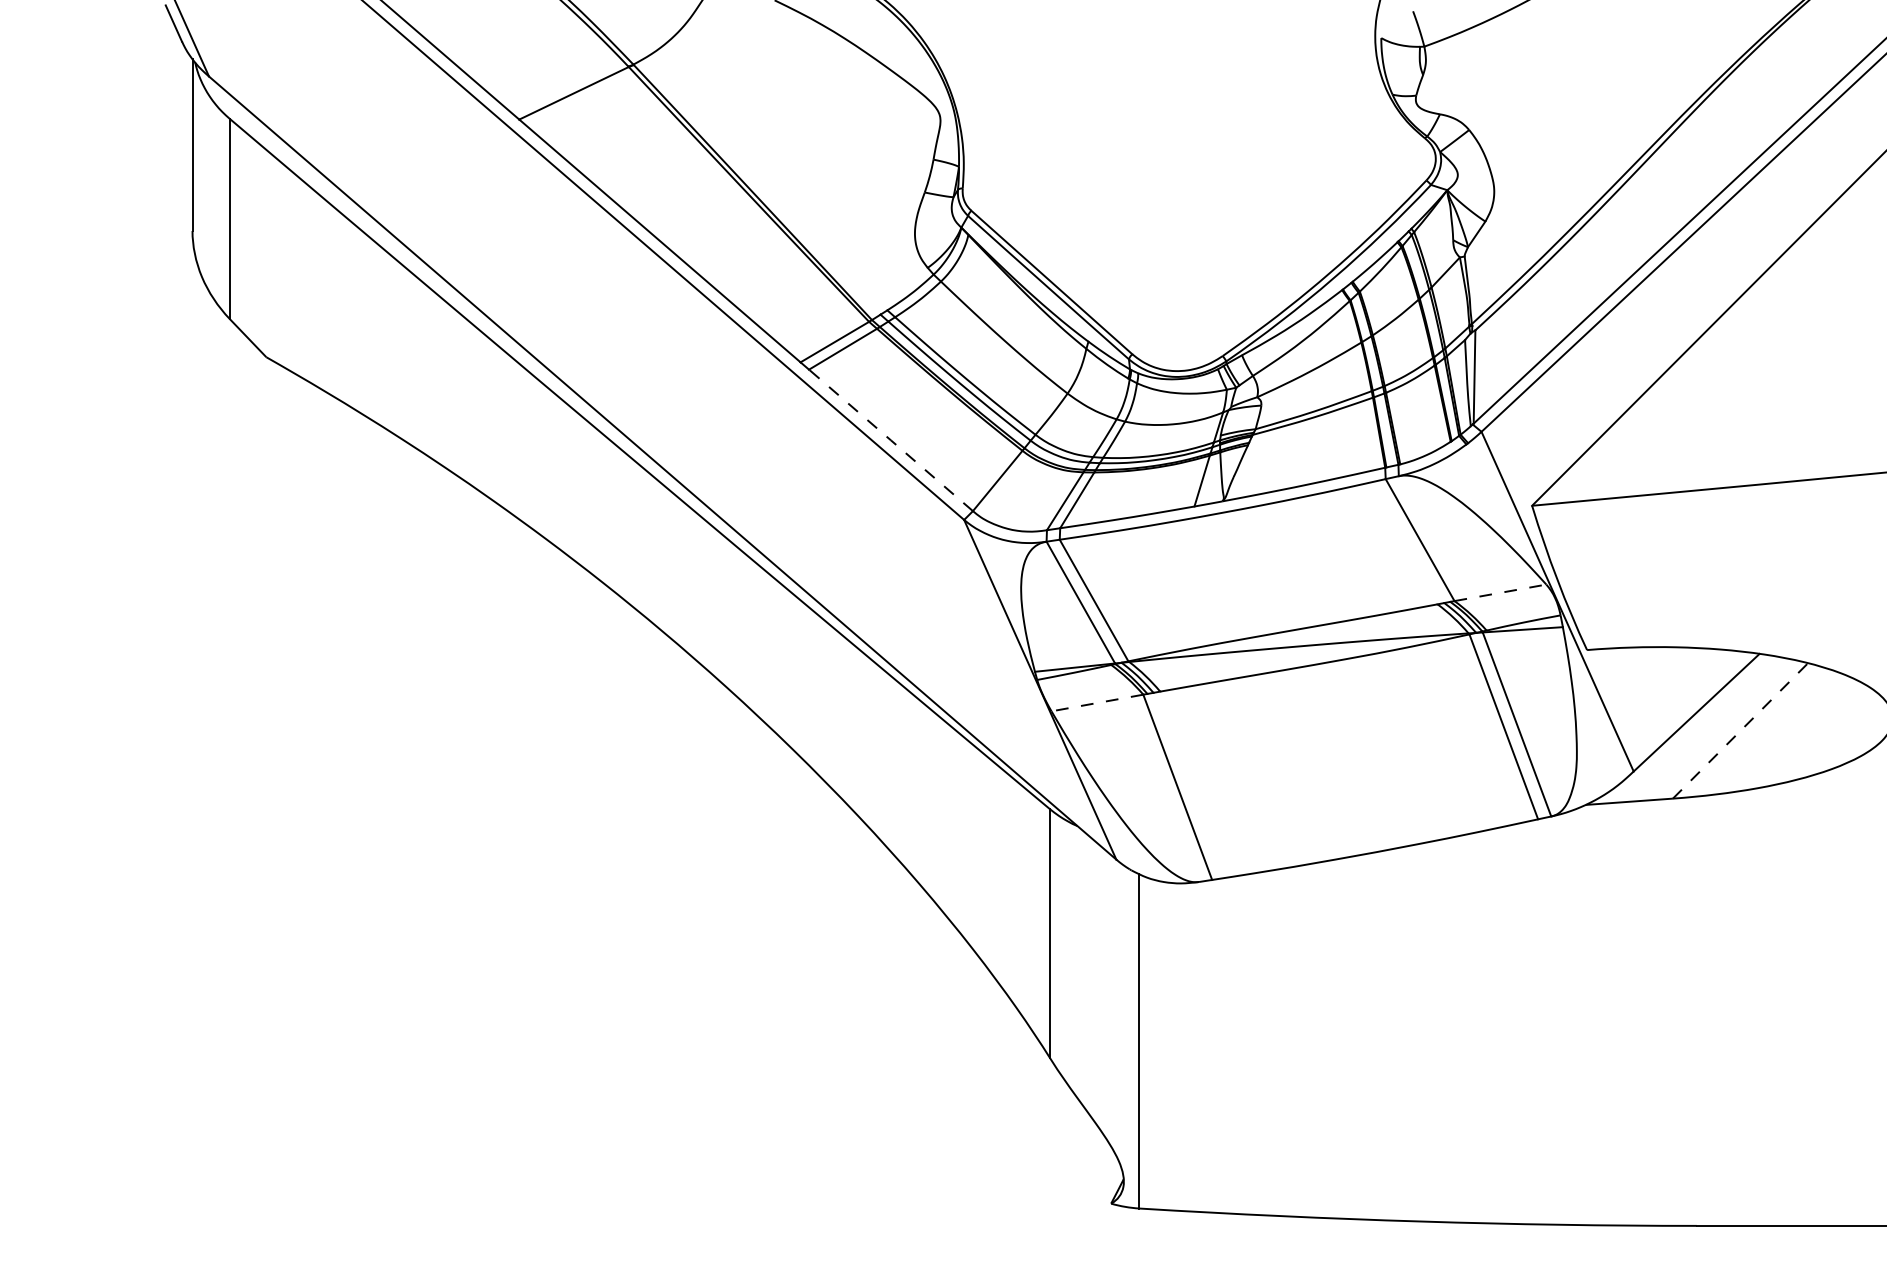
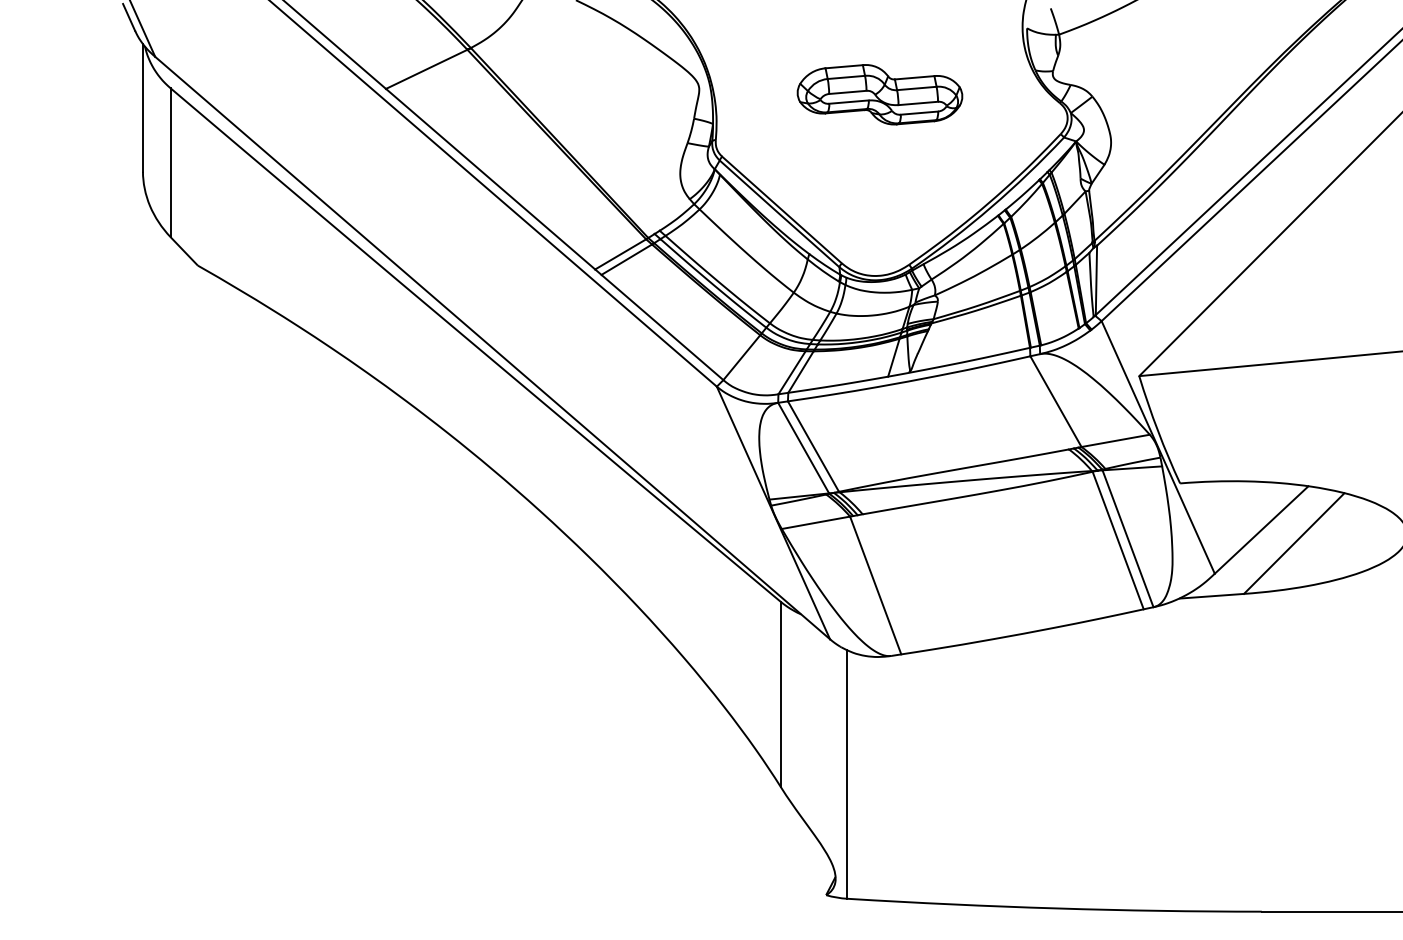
part: (1182, 127) -> (879, 94), added
line: (891, 440) -> (662, 327), dashed -> solid
line: (1500, 592) -> (1115, 440), dashed -> solid
line: (1096, 702) -> (815, 522), dashed -> solid
line: (1740, 730) -> (1294, 543), dashed -> solid

